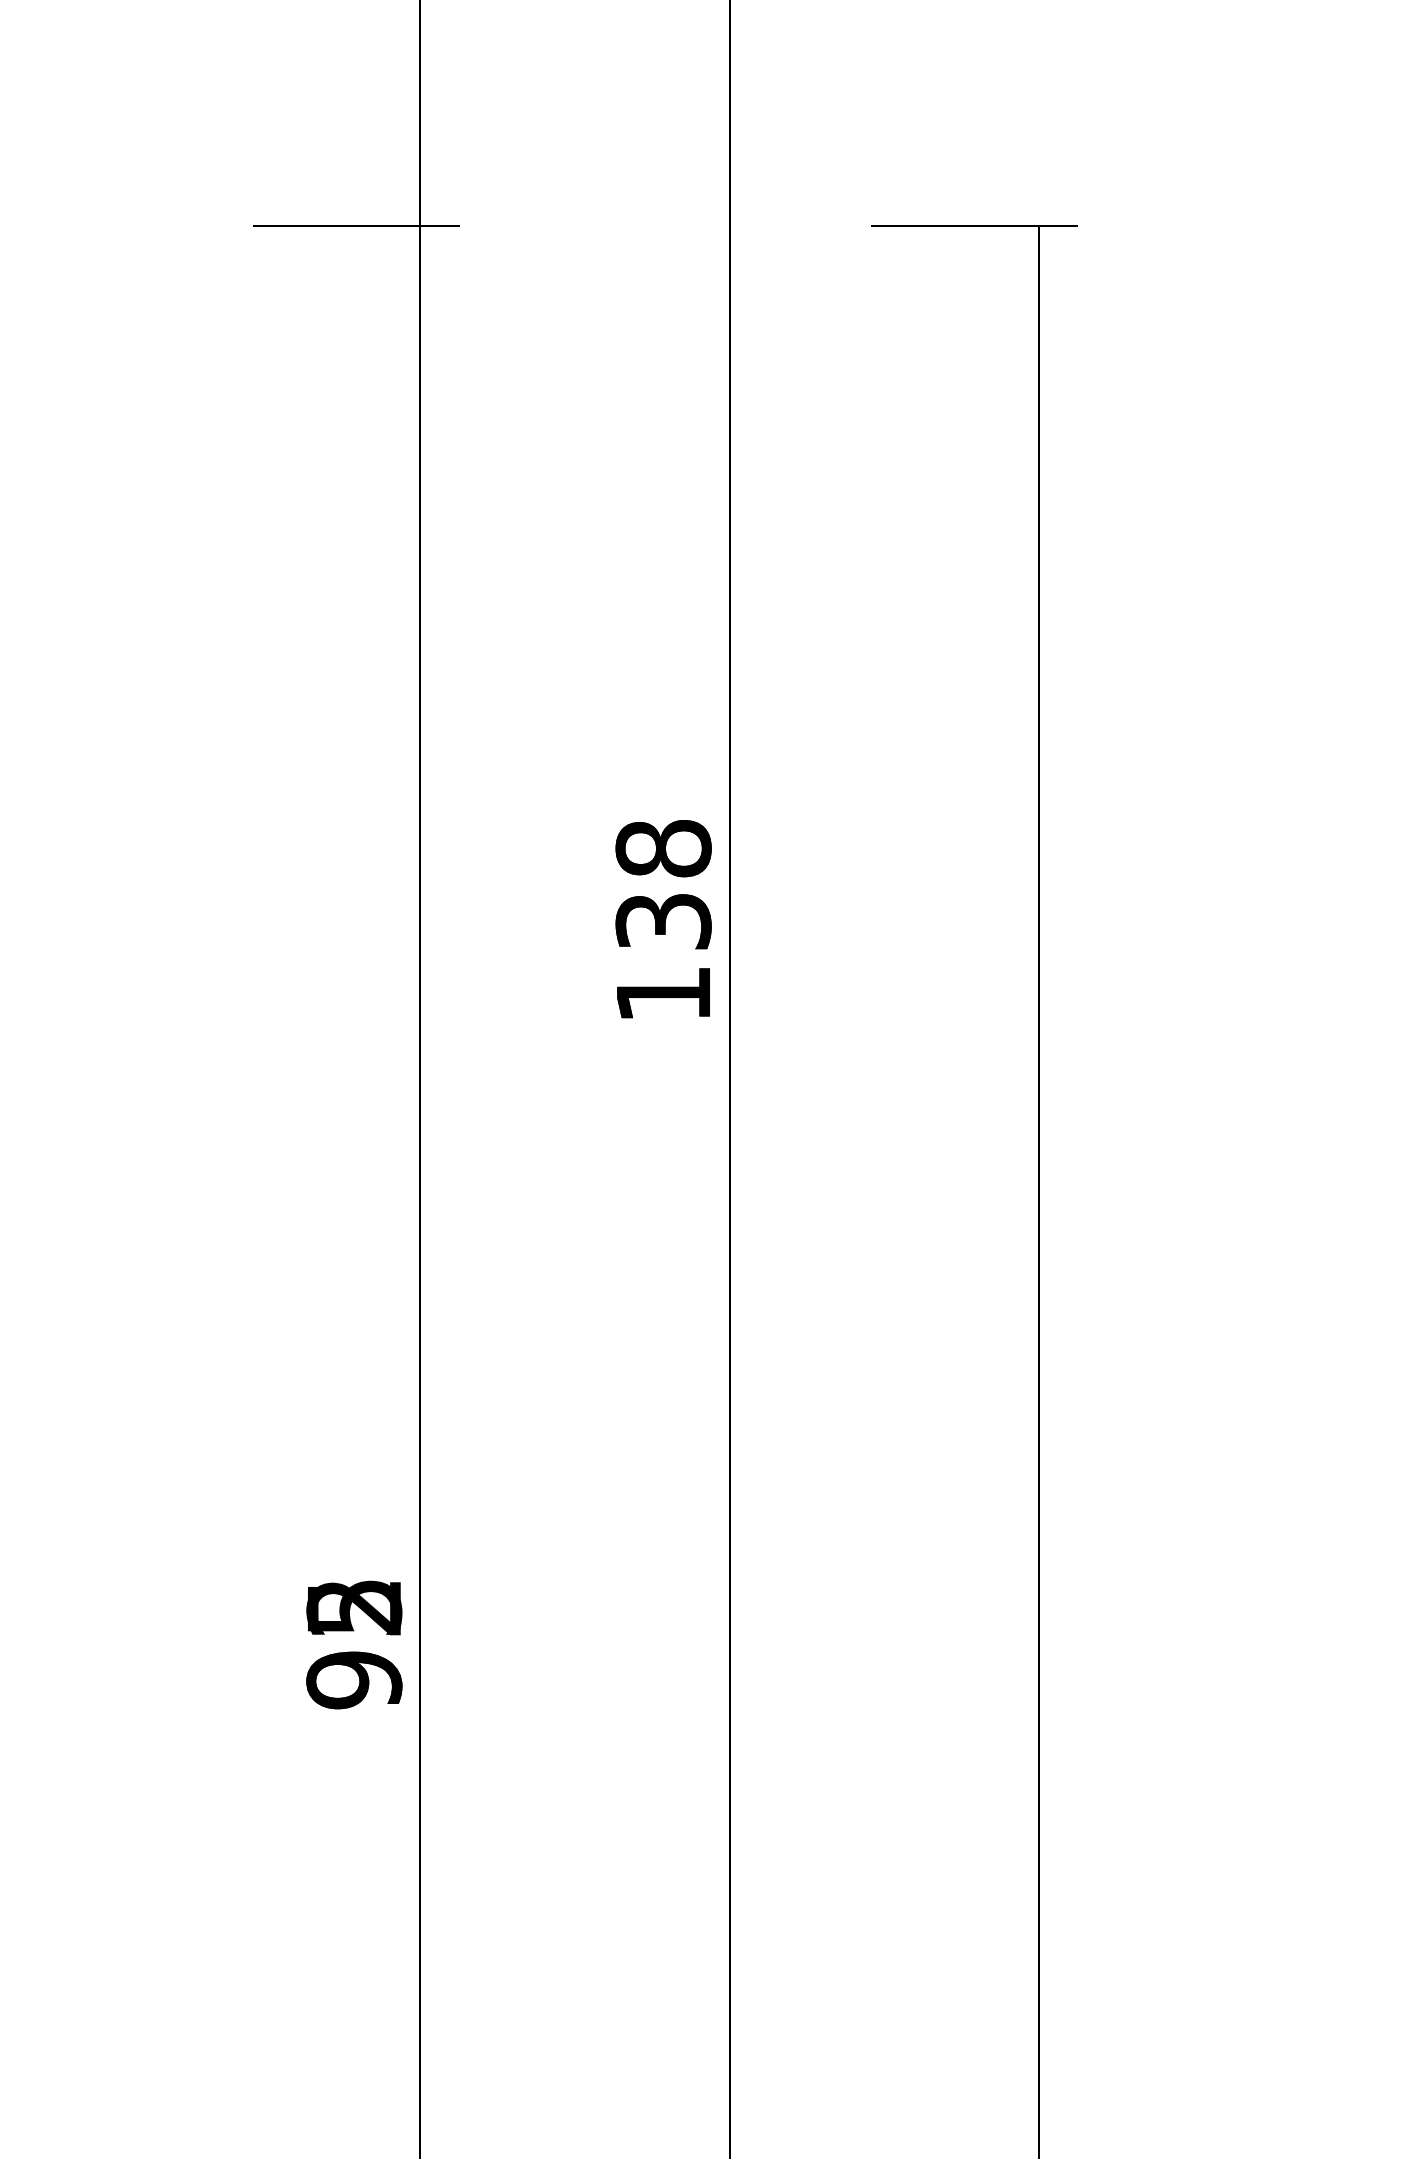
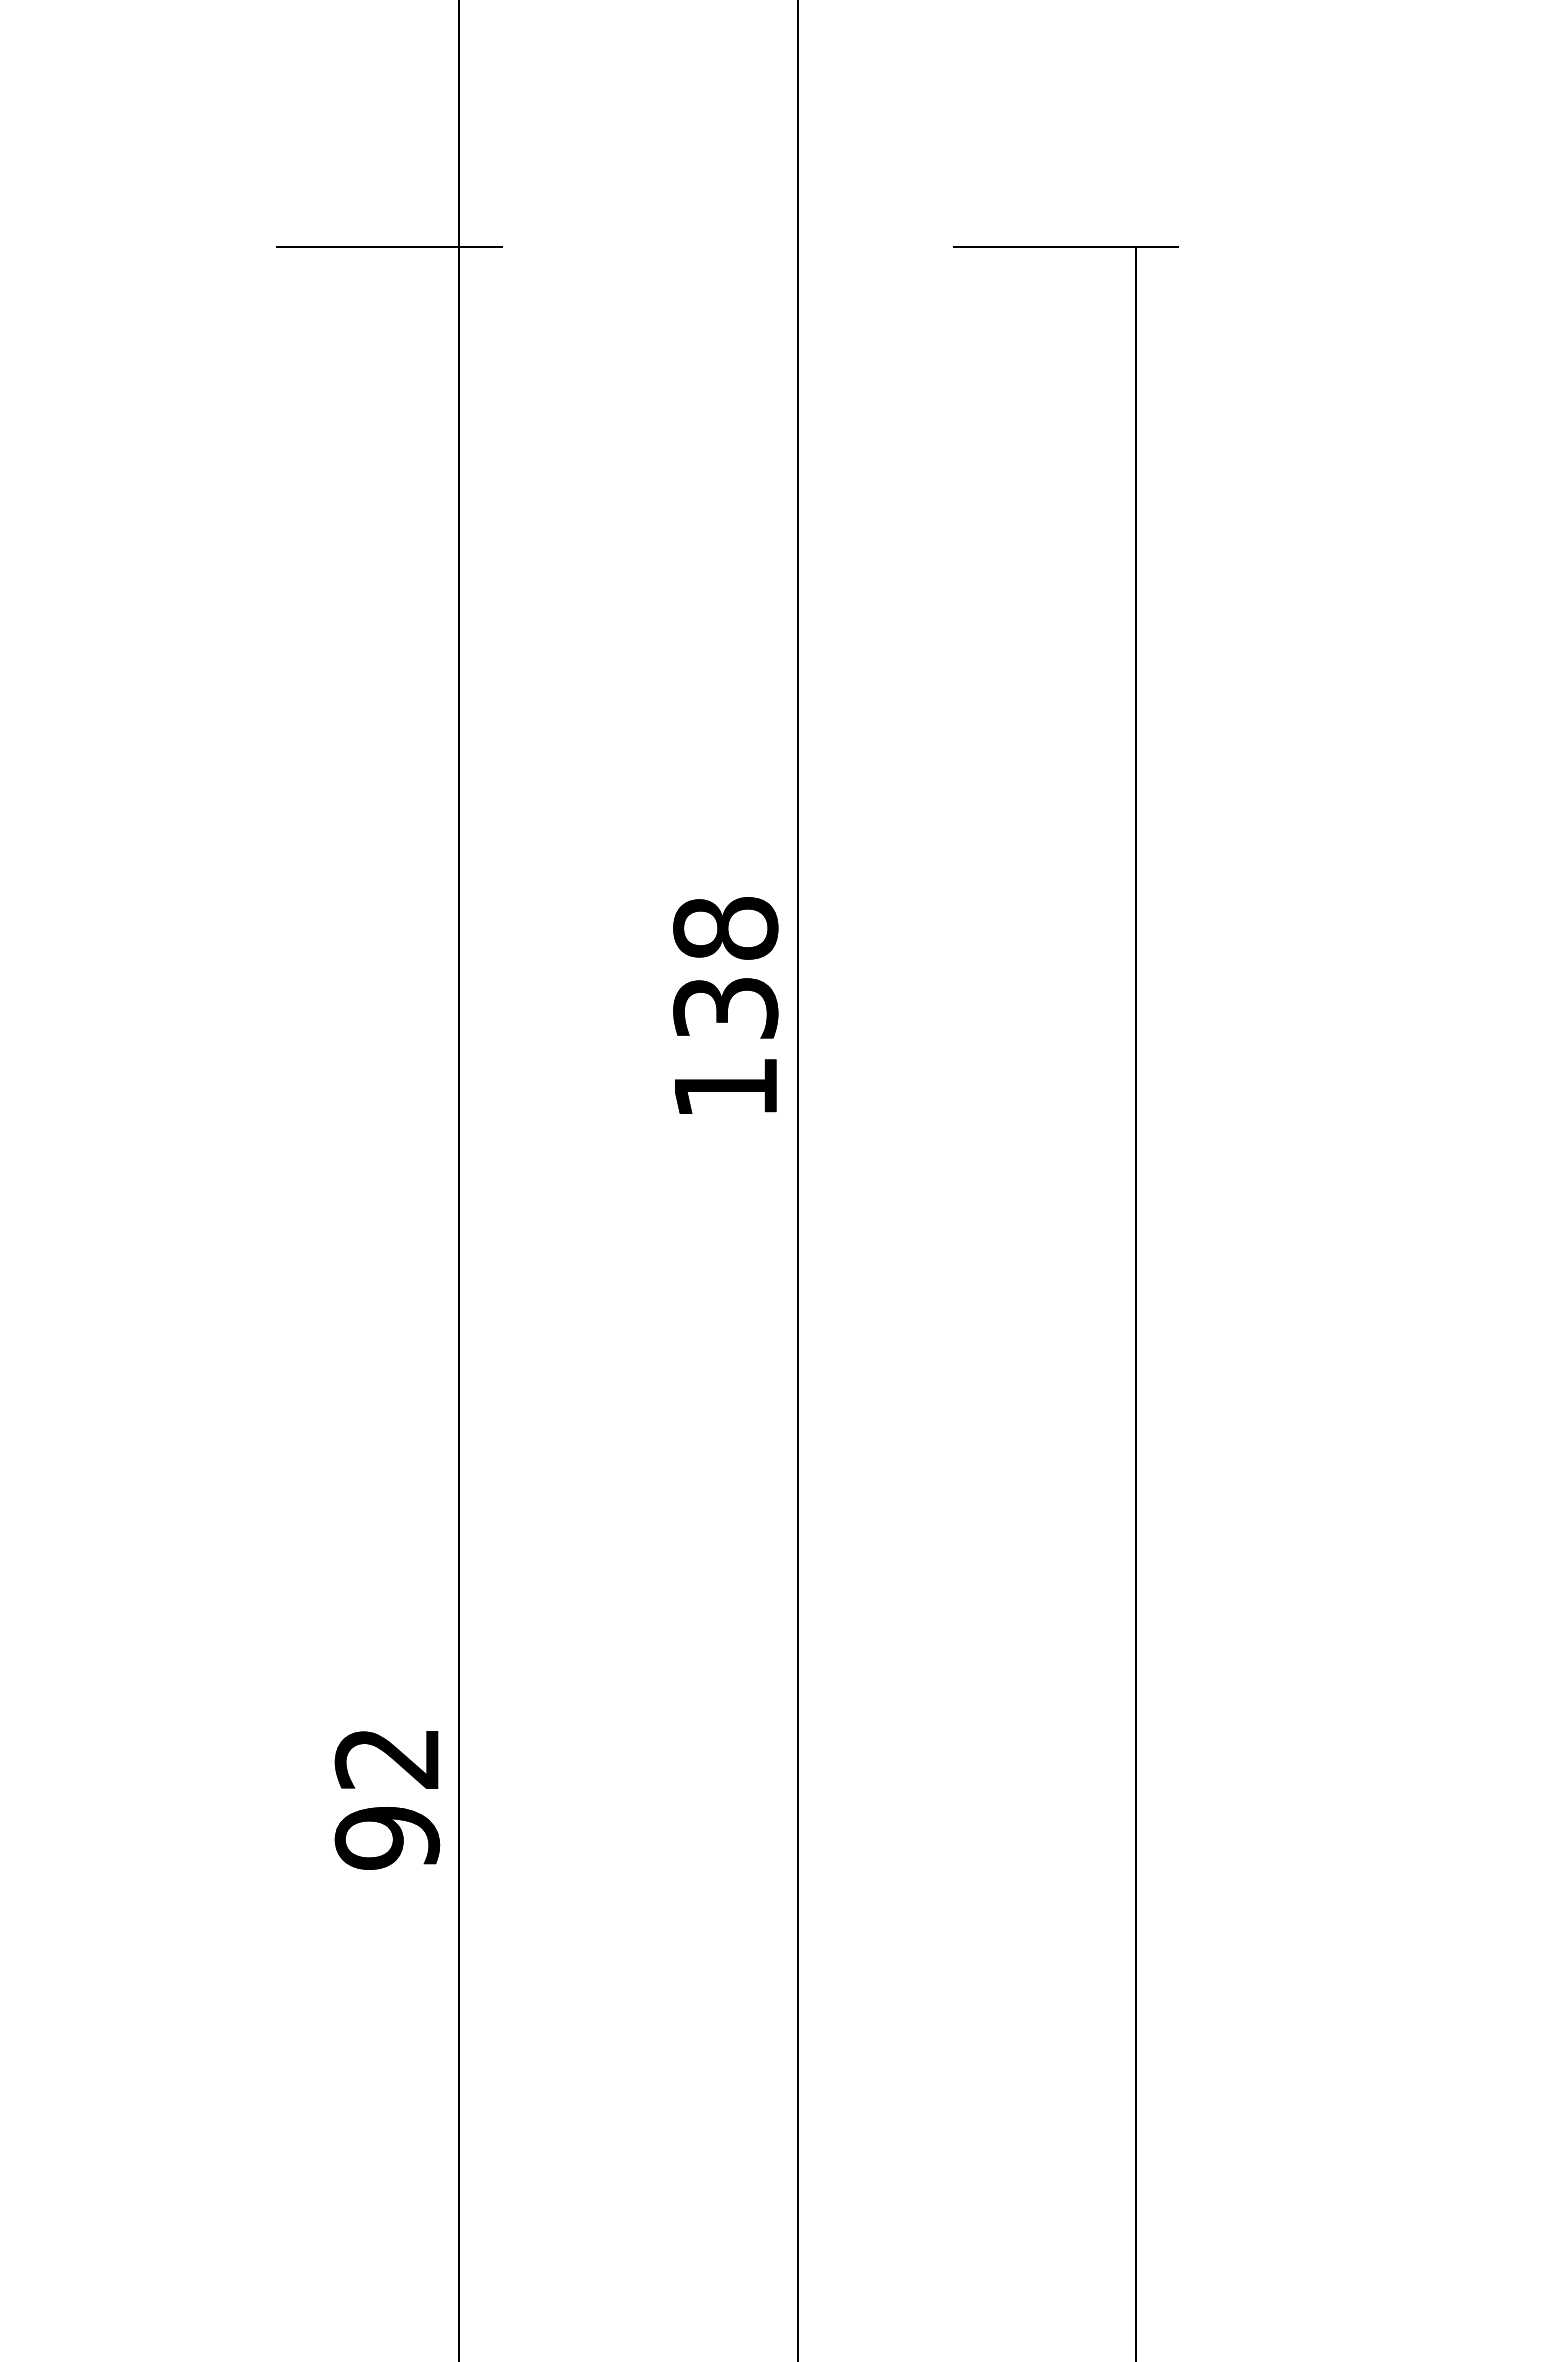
text: (354, 1607) -> (387, 1758), 95 -> 92

